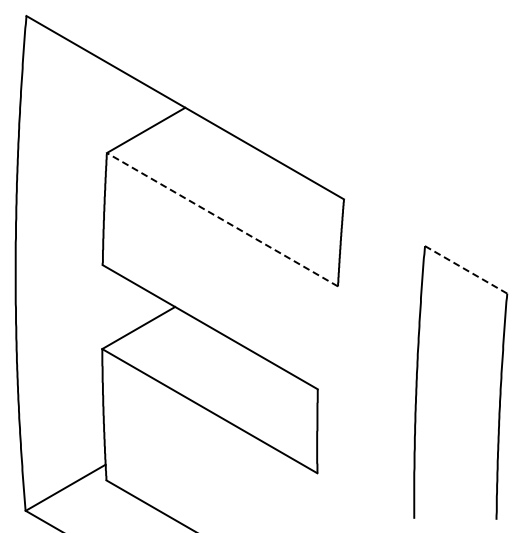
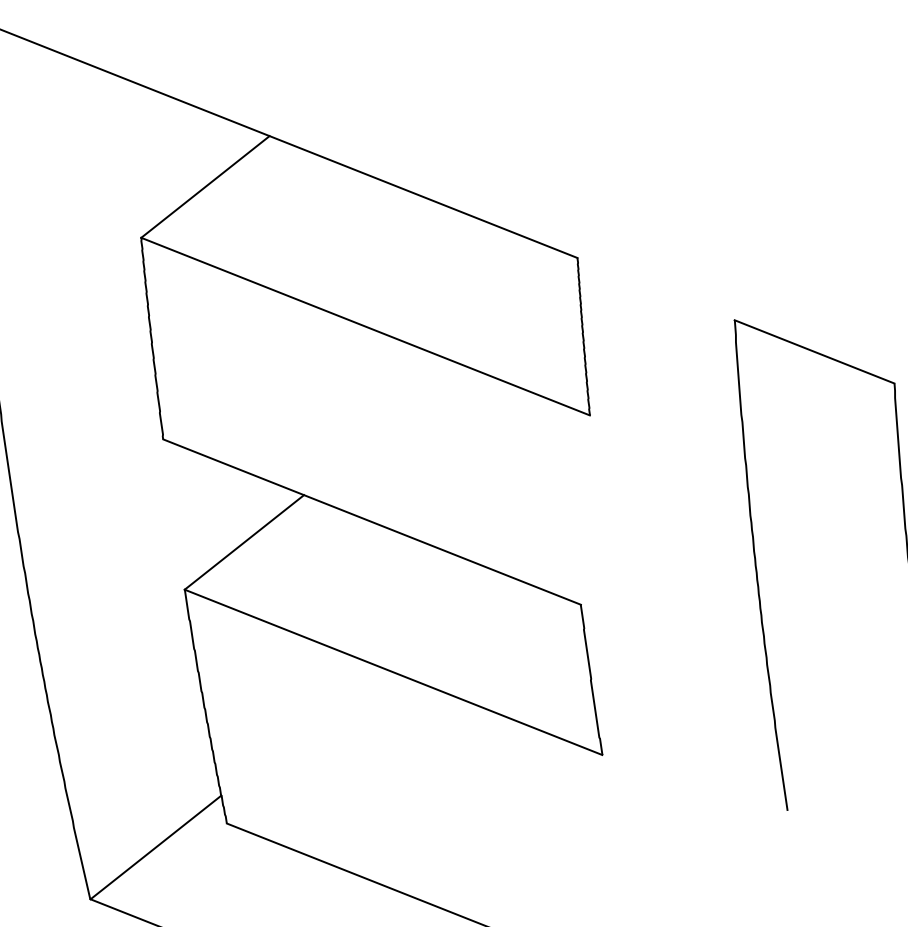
line: (222, 219) -> (365, 326), dashed -> solid
line: (466, 270) -> (815, 352), dashed -> solid

